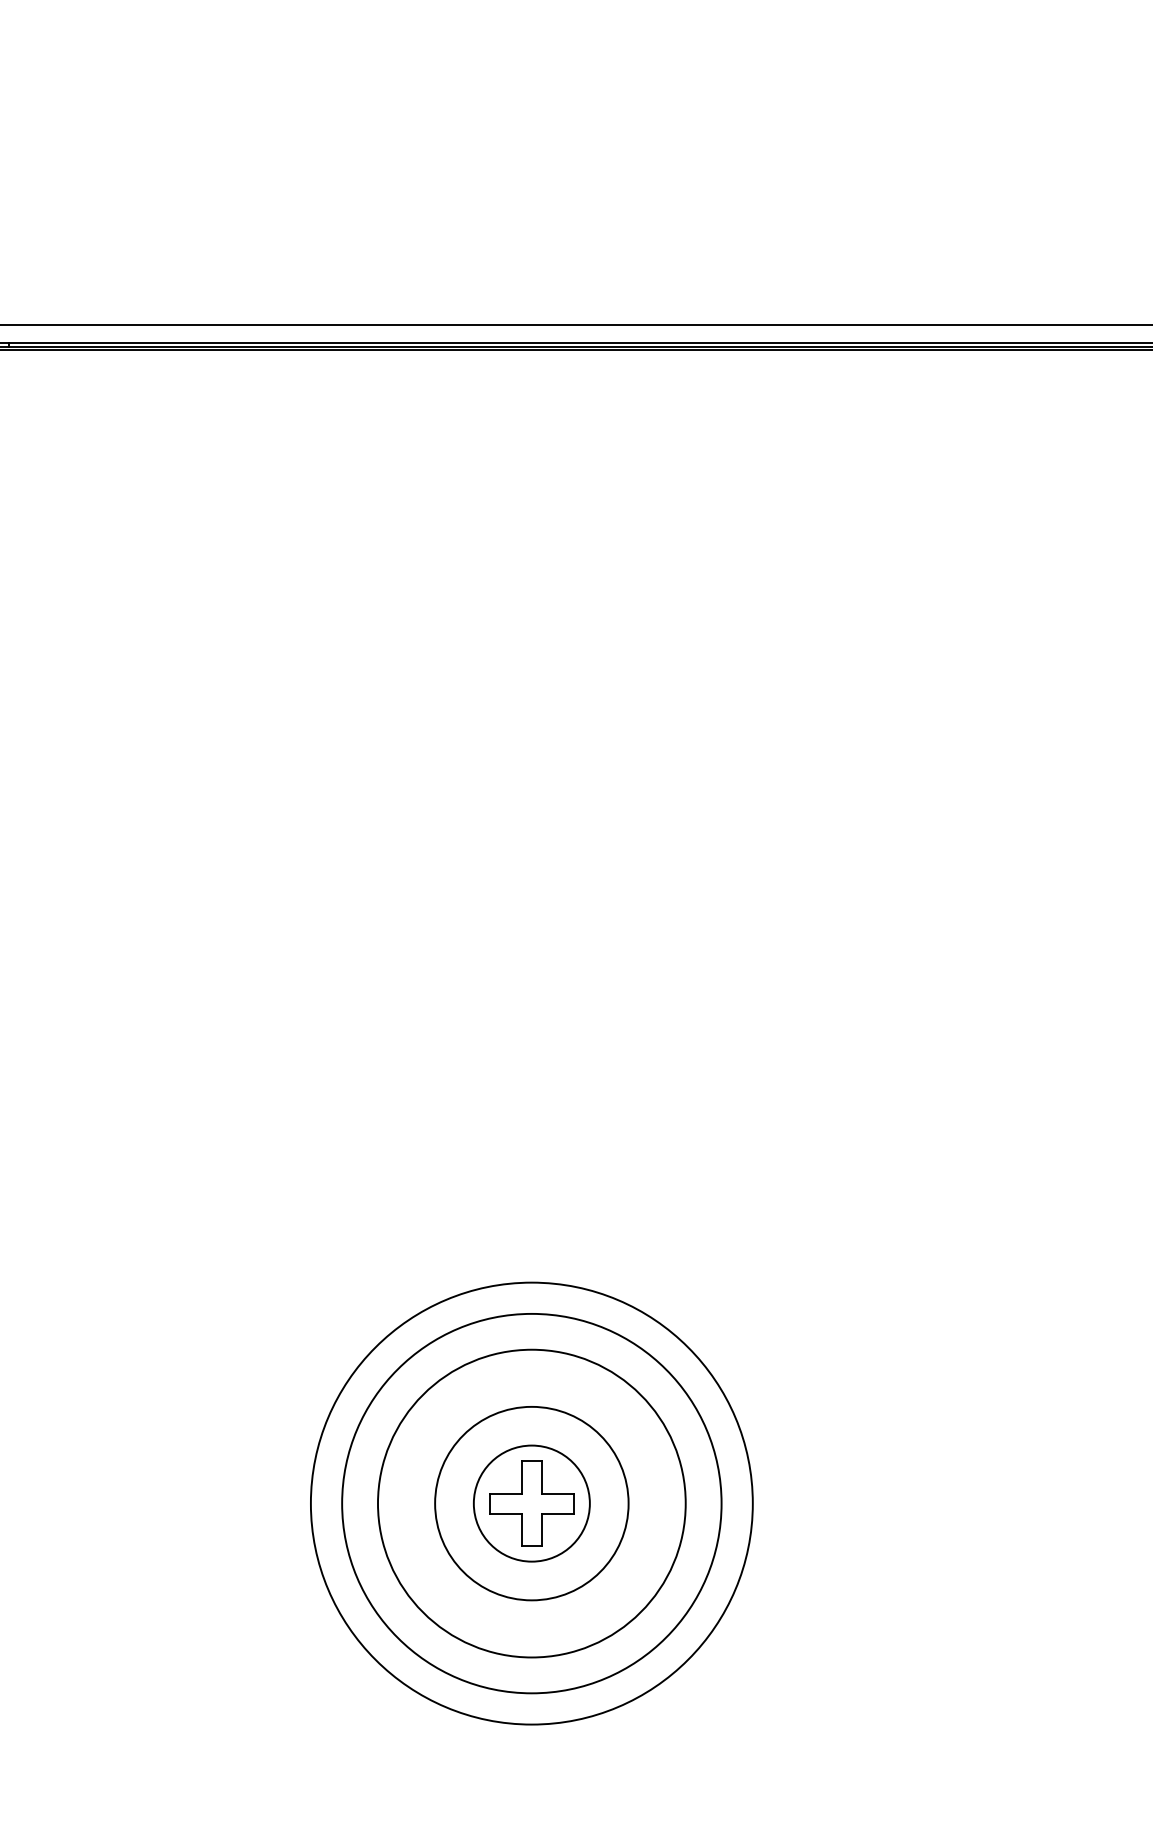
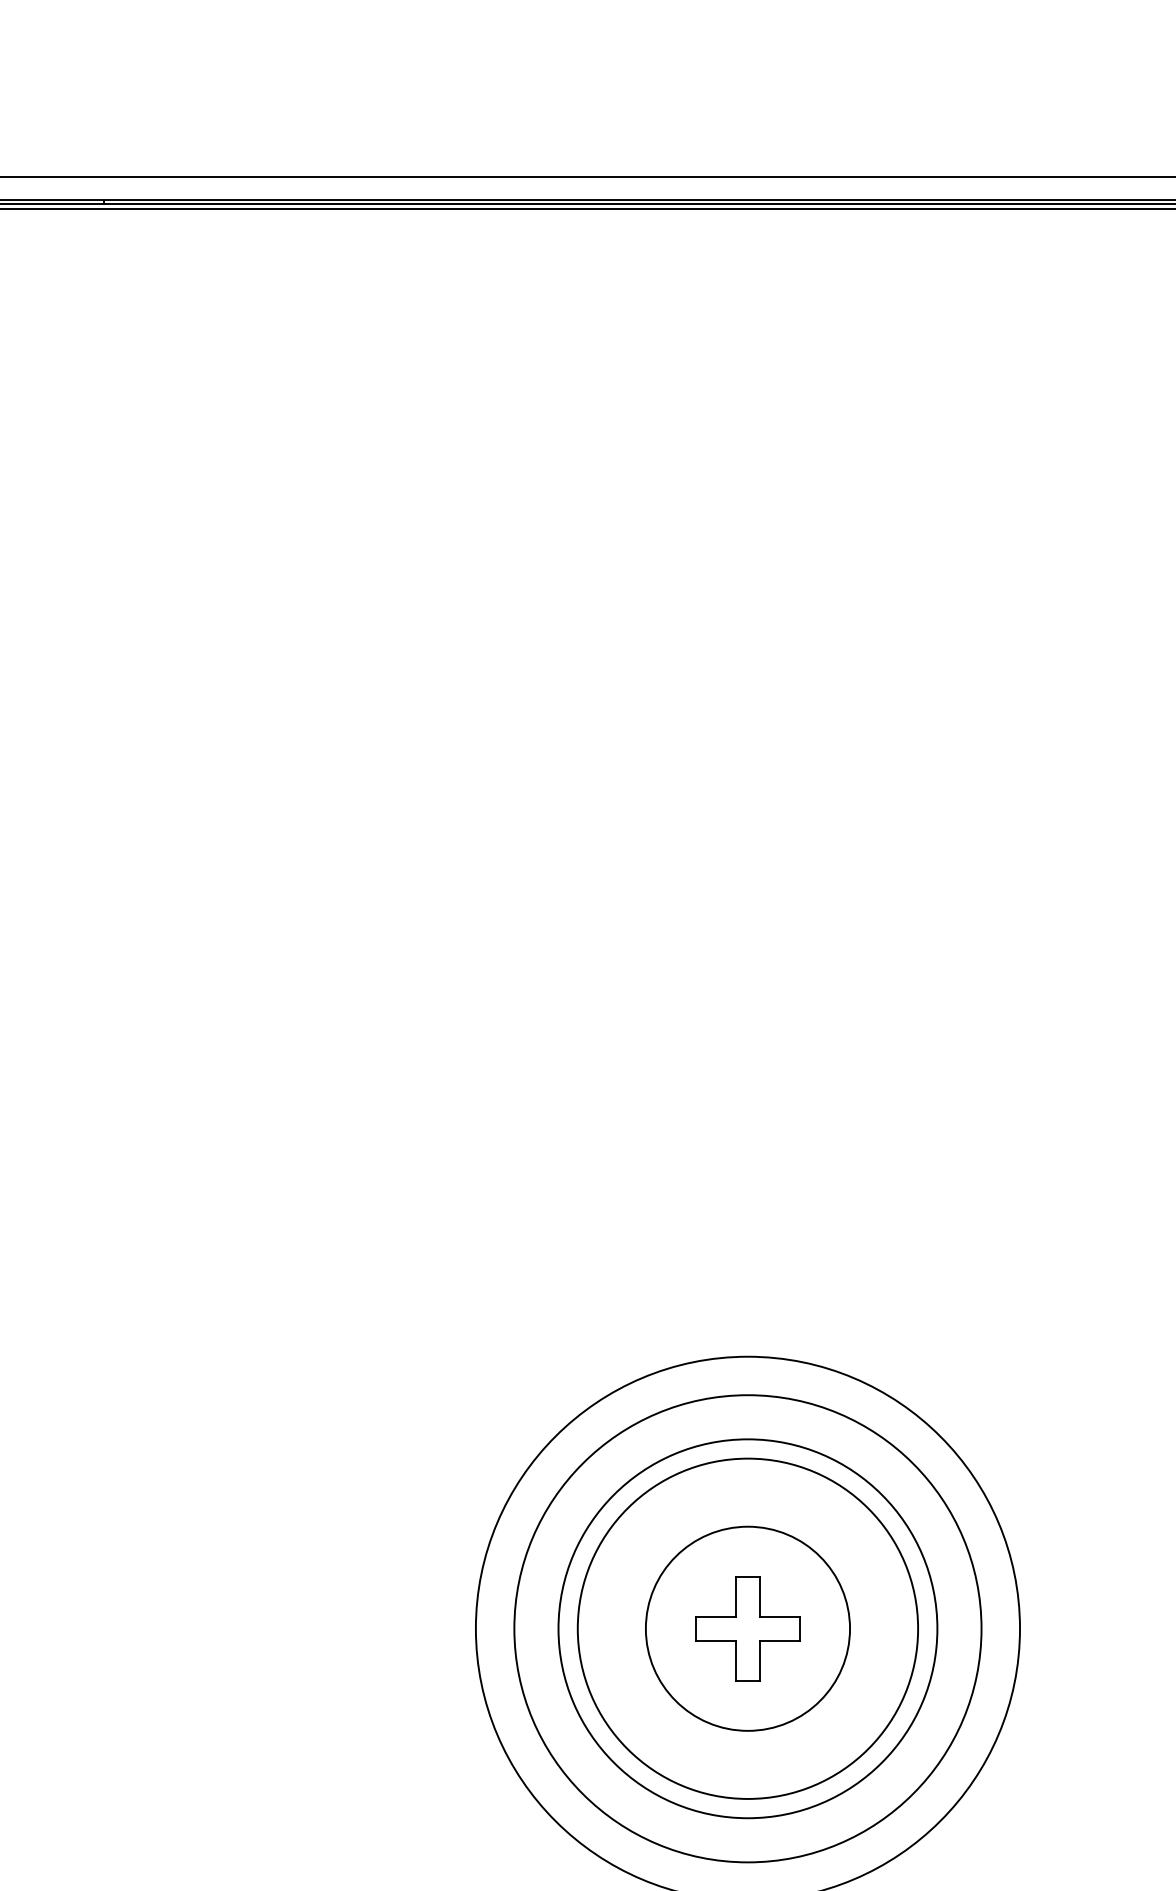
circle: (531, 1503) -> (747, 1628), size x1.43
circle: (531, 1503) -> (747, 1628), size x1.43

